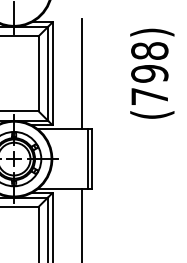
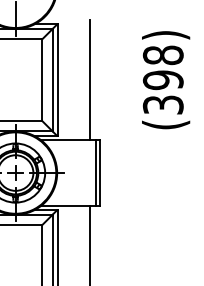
text: (149, 96) -> (162, 104), (798) -> (398)

